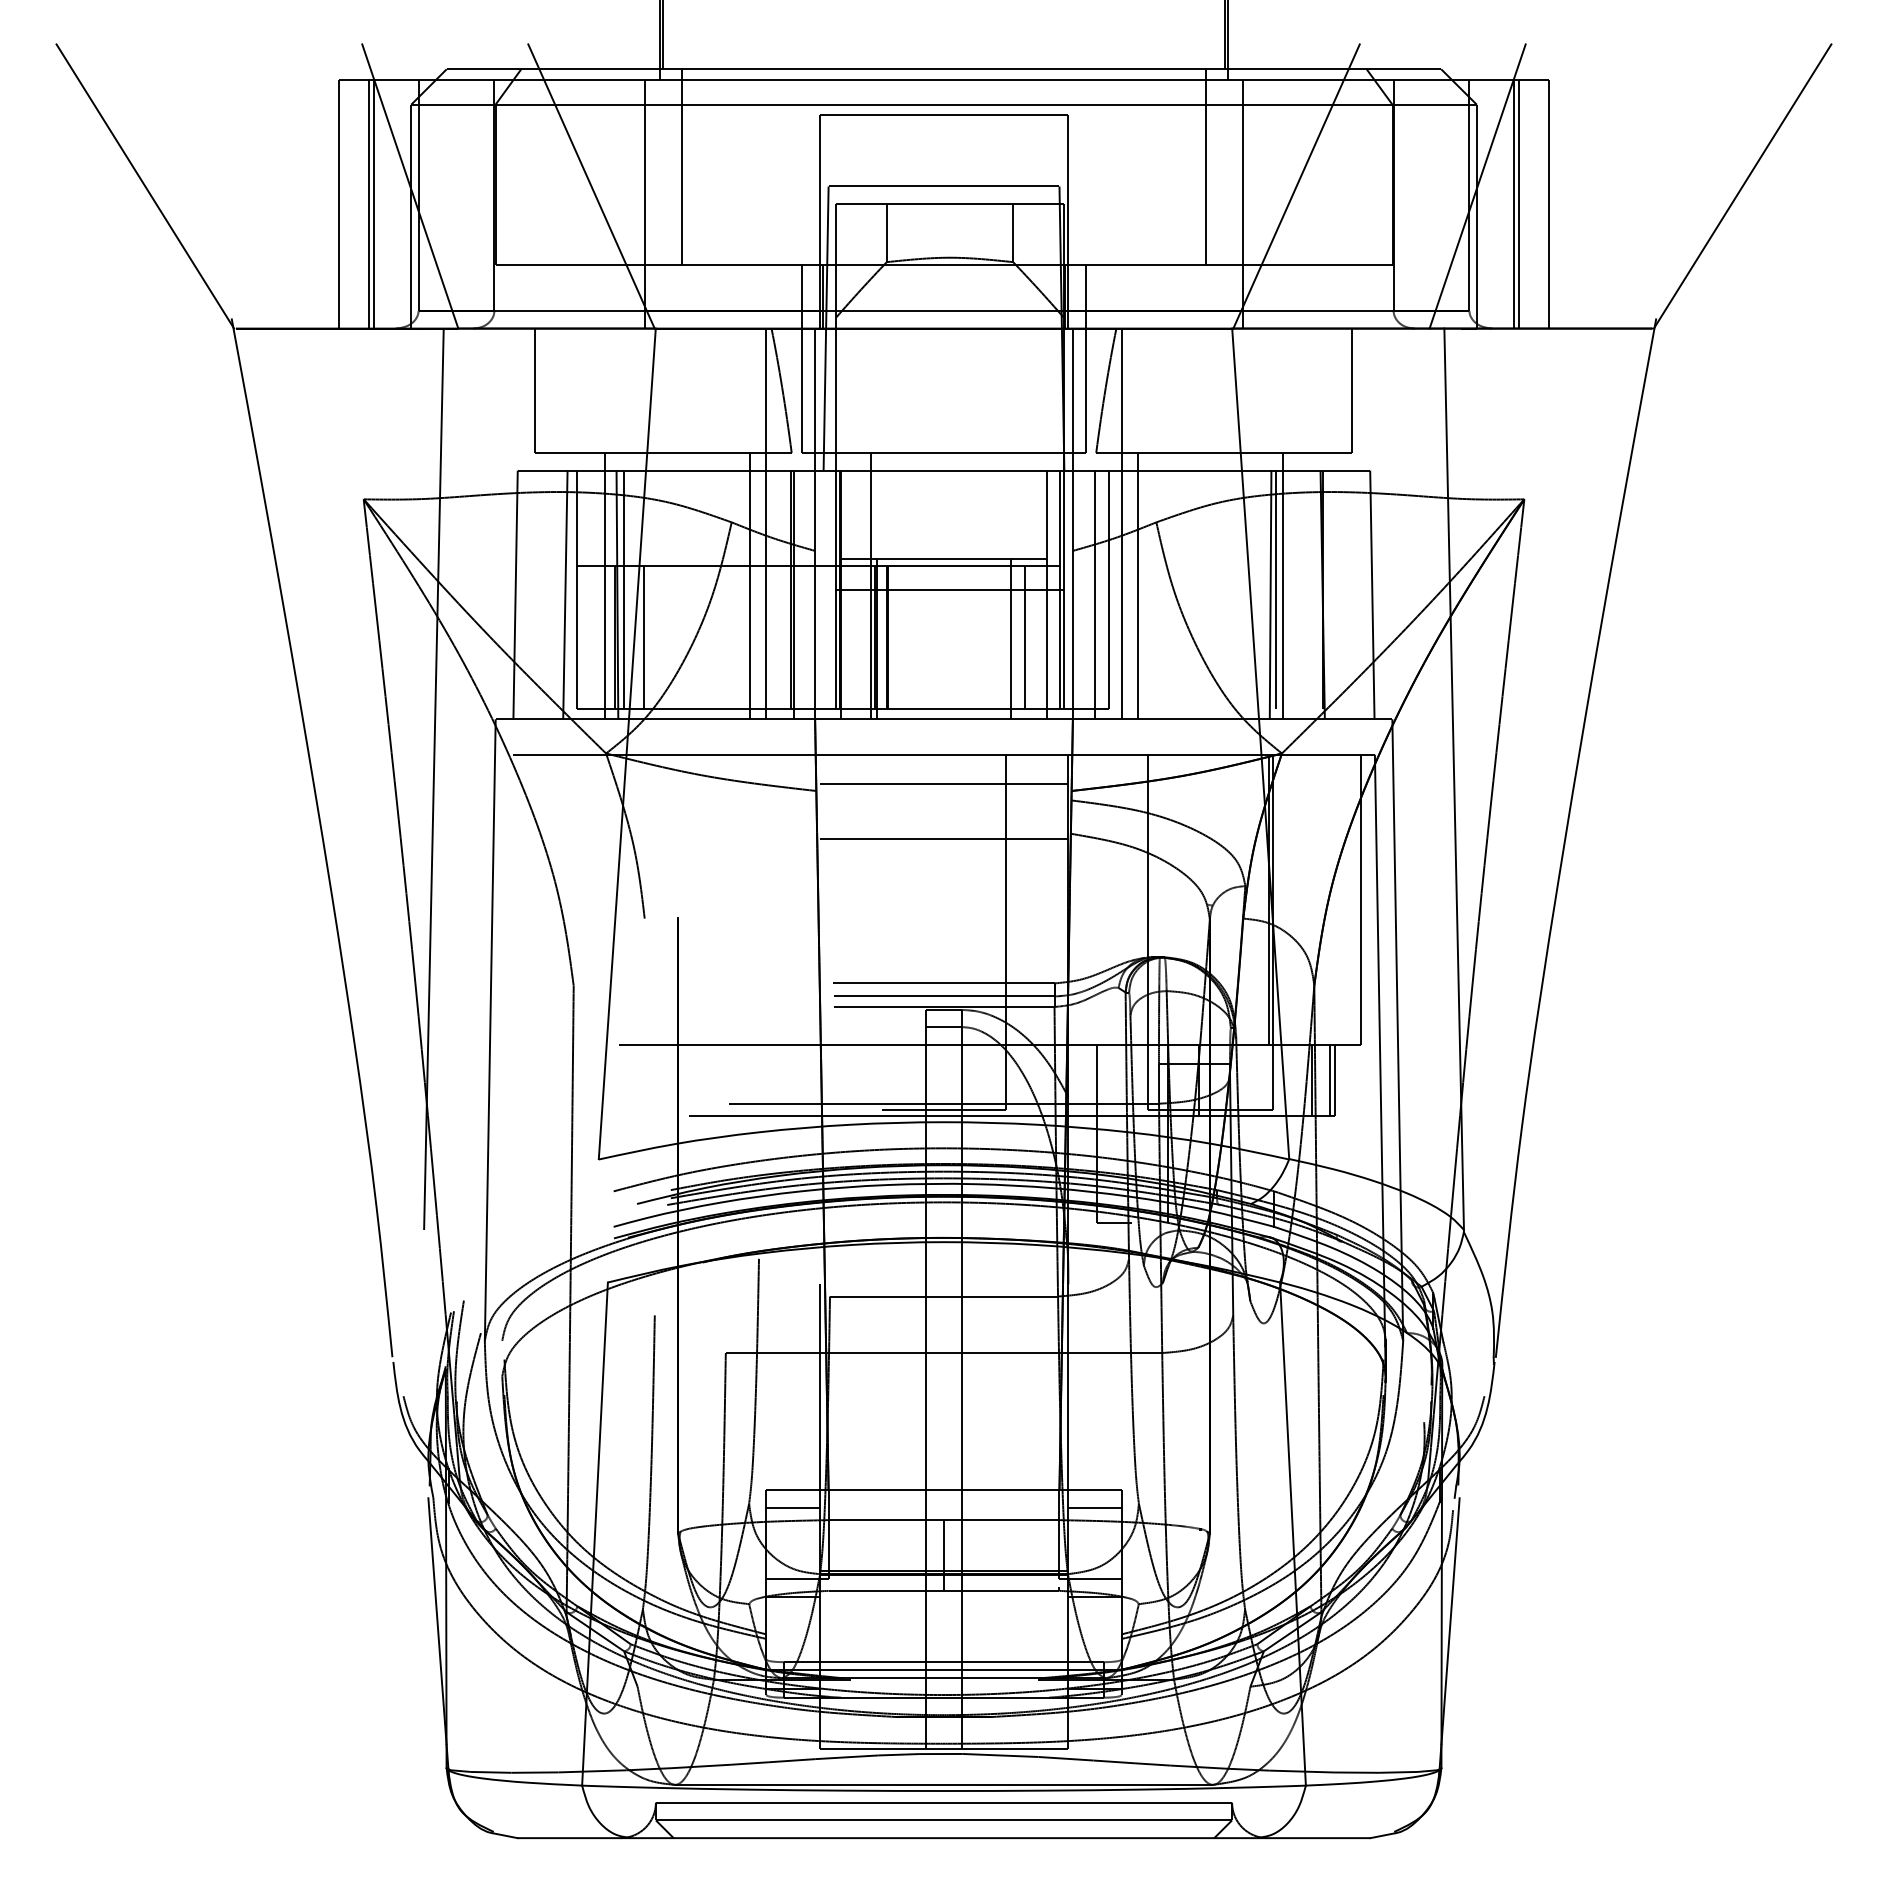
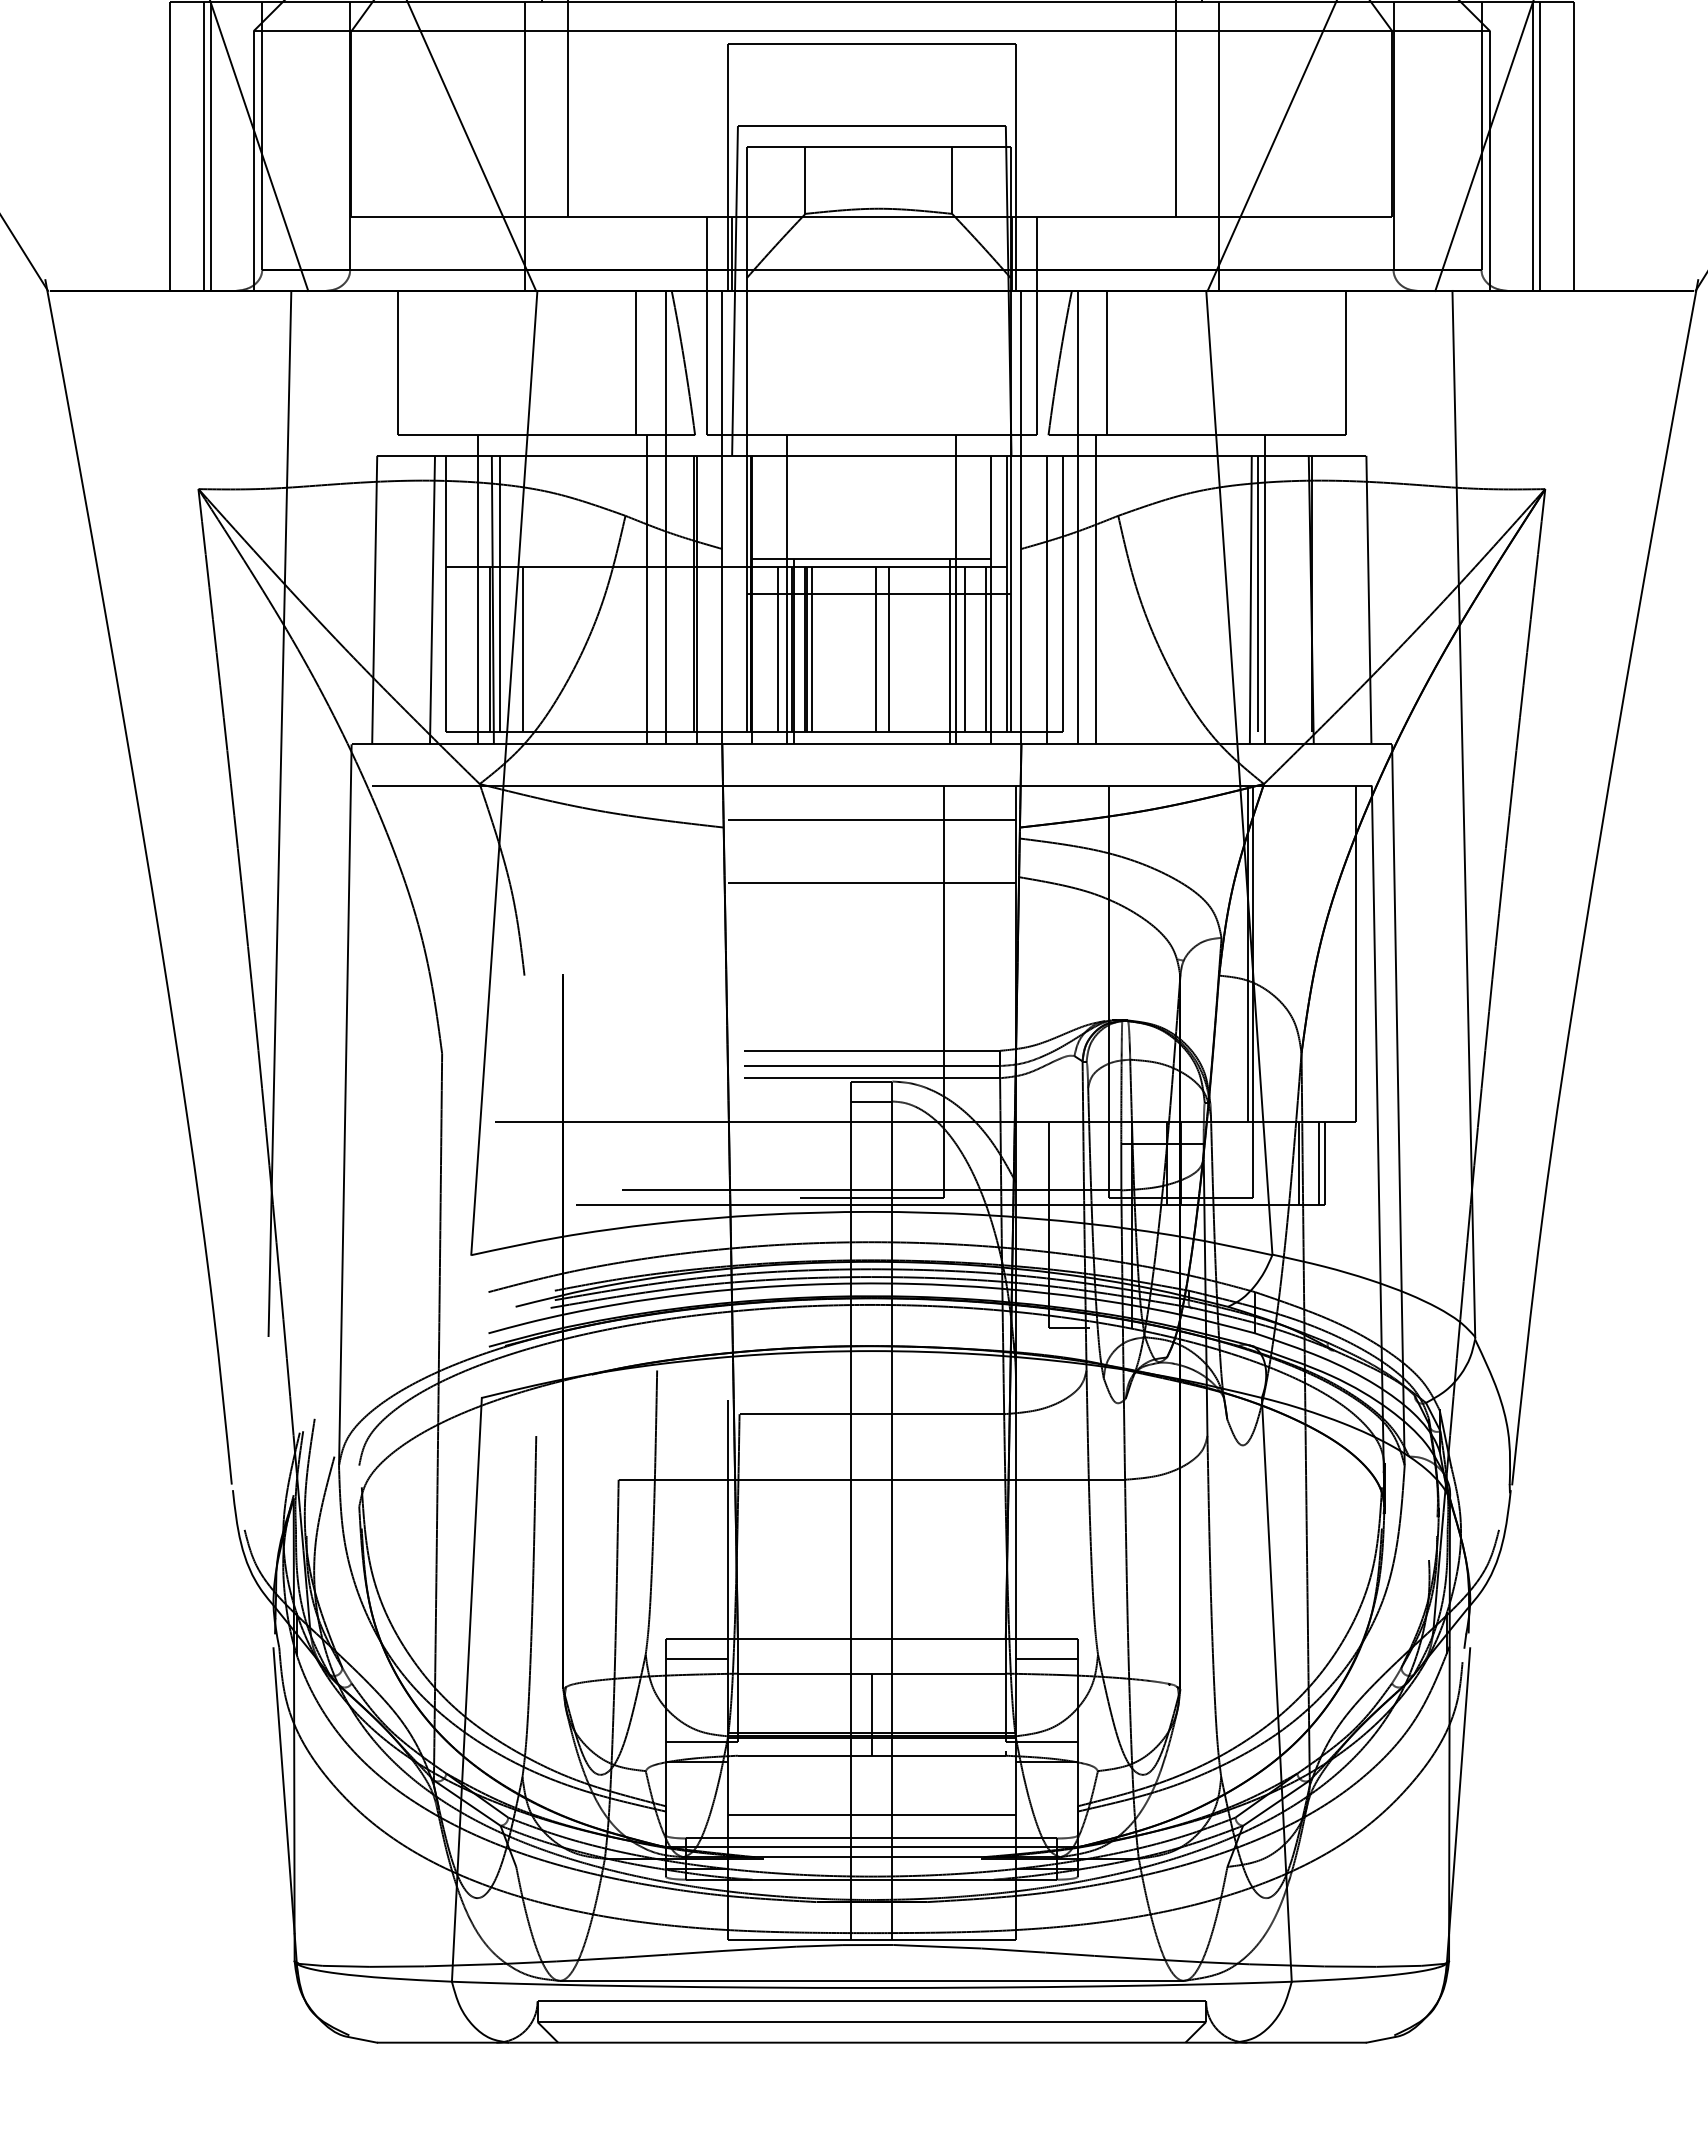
line: (741, 390) -> (636, 362), added
line: (1147, 390) -> (1107, 362), added
line: (1016, 585) -> (955, 589), added
line: (863, 637) -> (778, 649), added
line: (892, 637) -> (812, 649), added
line: (947, 637) -> (875, 649), added
line: (959, 637) -> (889, 649), added
line: (1042, 637) -> (986, 649), added
line: (943, 1642) -> (871, 1815), added

